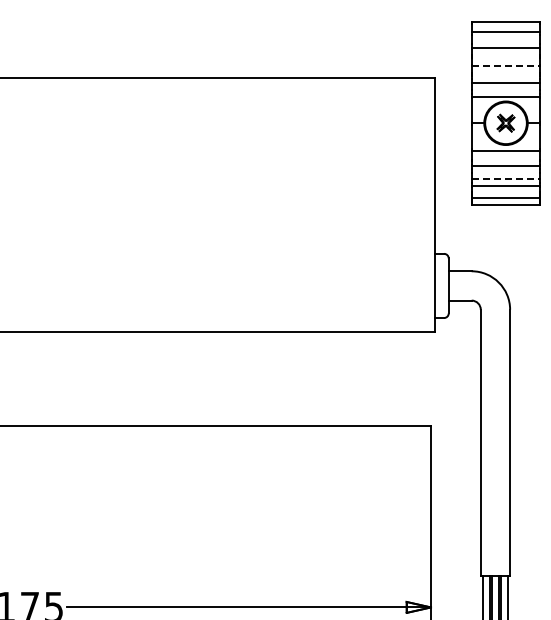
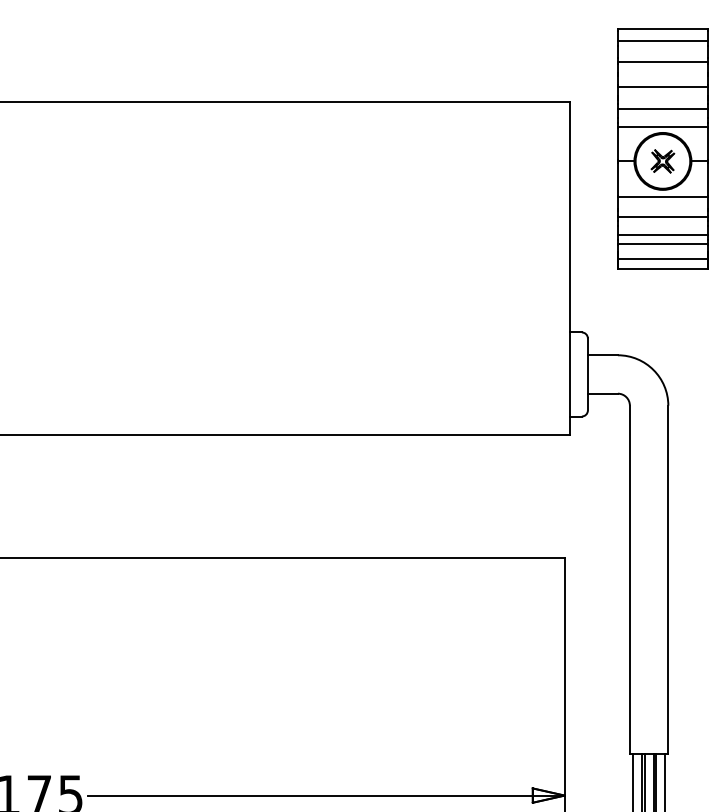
line: (506, 66) -> (663, 87), dashed -> solid
line: (506, 179) -> (663, 235), dashed -> solid

